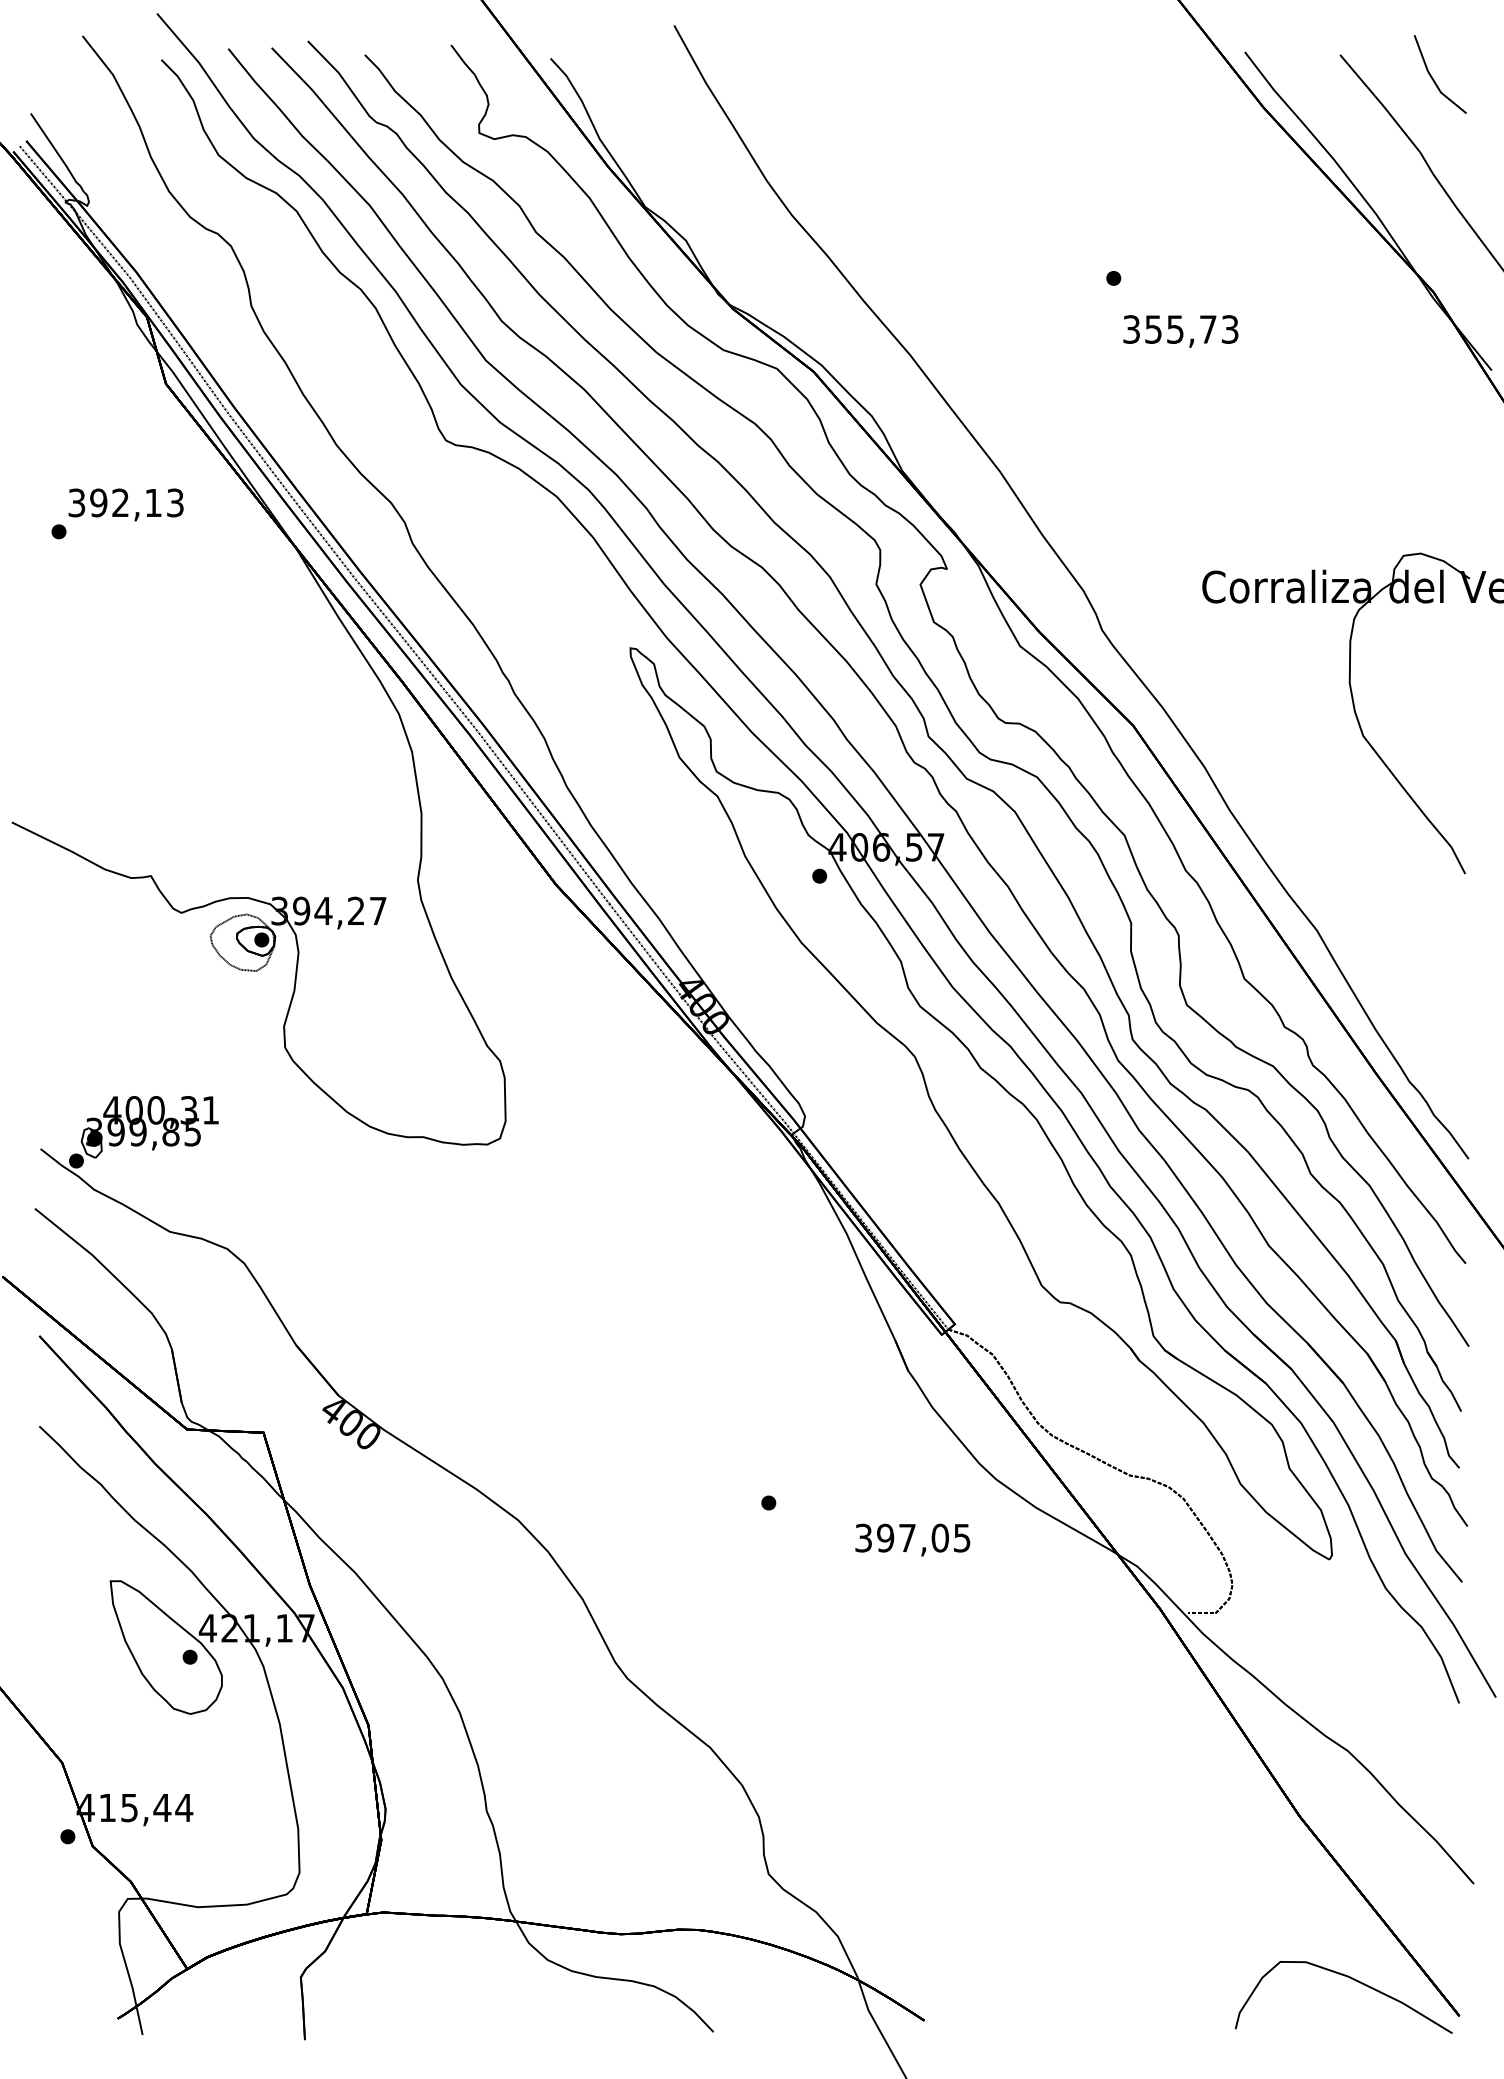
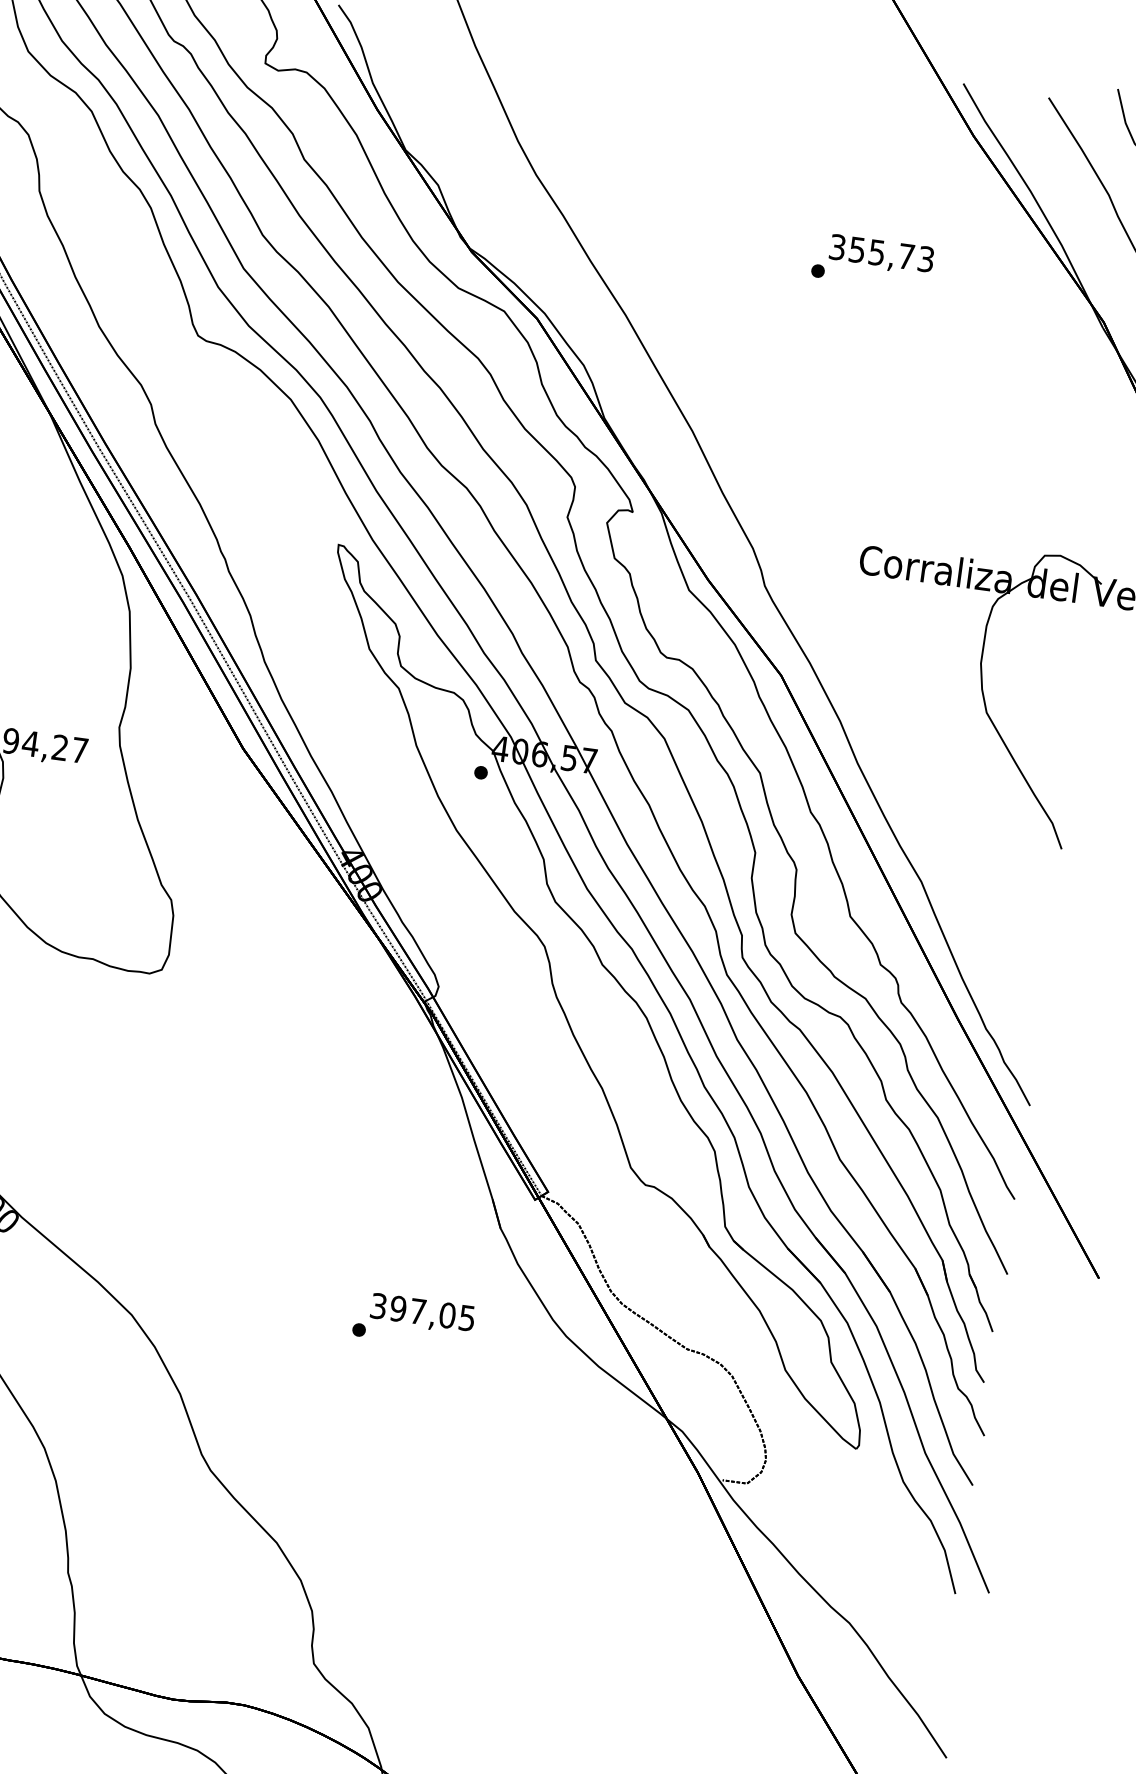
text: (1180, 331) -> (881, 255), moved
text: (912, 1539) -> (422, 1313), moved

